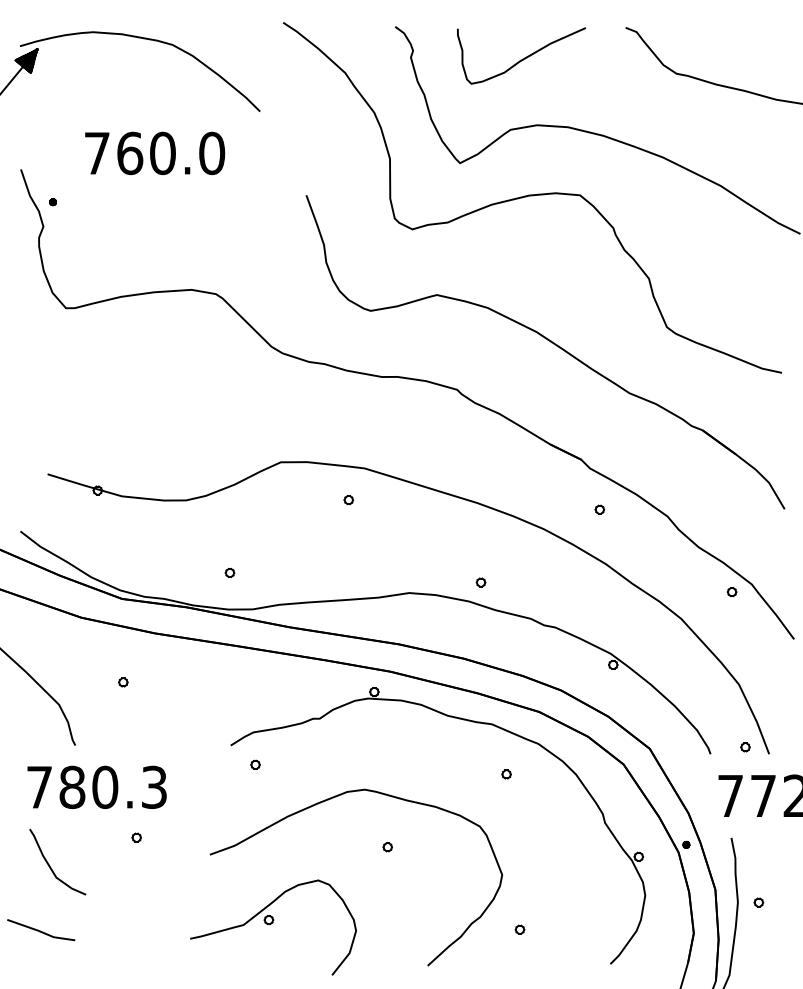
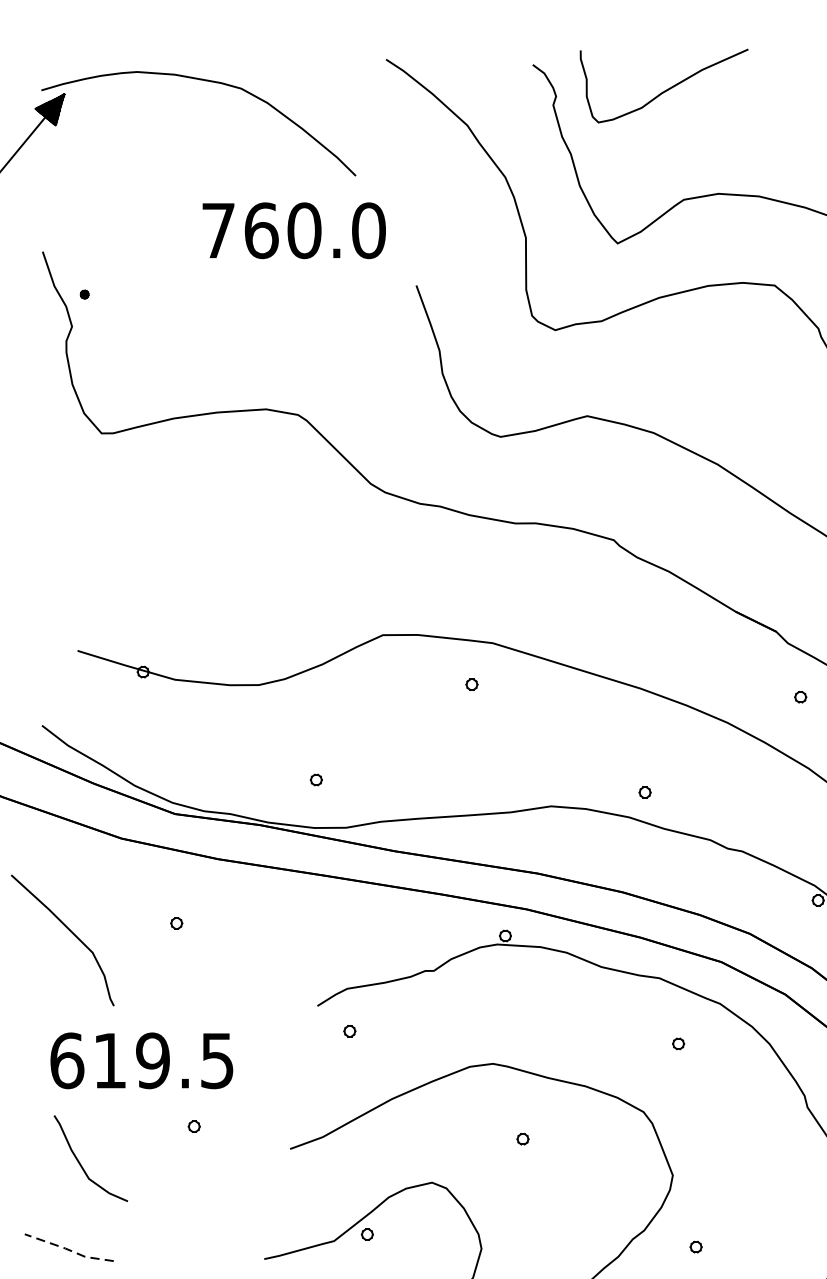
curve: (522, 58) -> (665, 89), moved
text: (155, 153) -> (294, 230), moved
text: (96, 787) -> (141, 1060), 780.3 -> 619.5
line: (41, 931) -> (69, 1249), solid -> dashed

